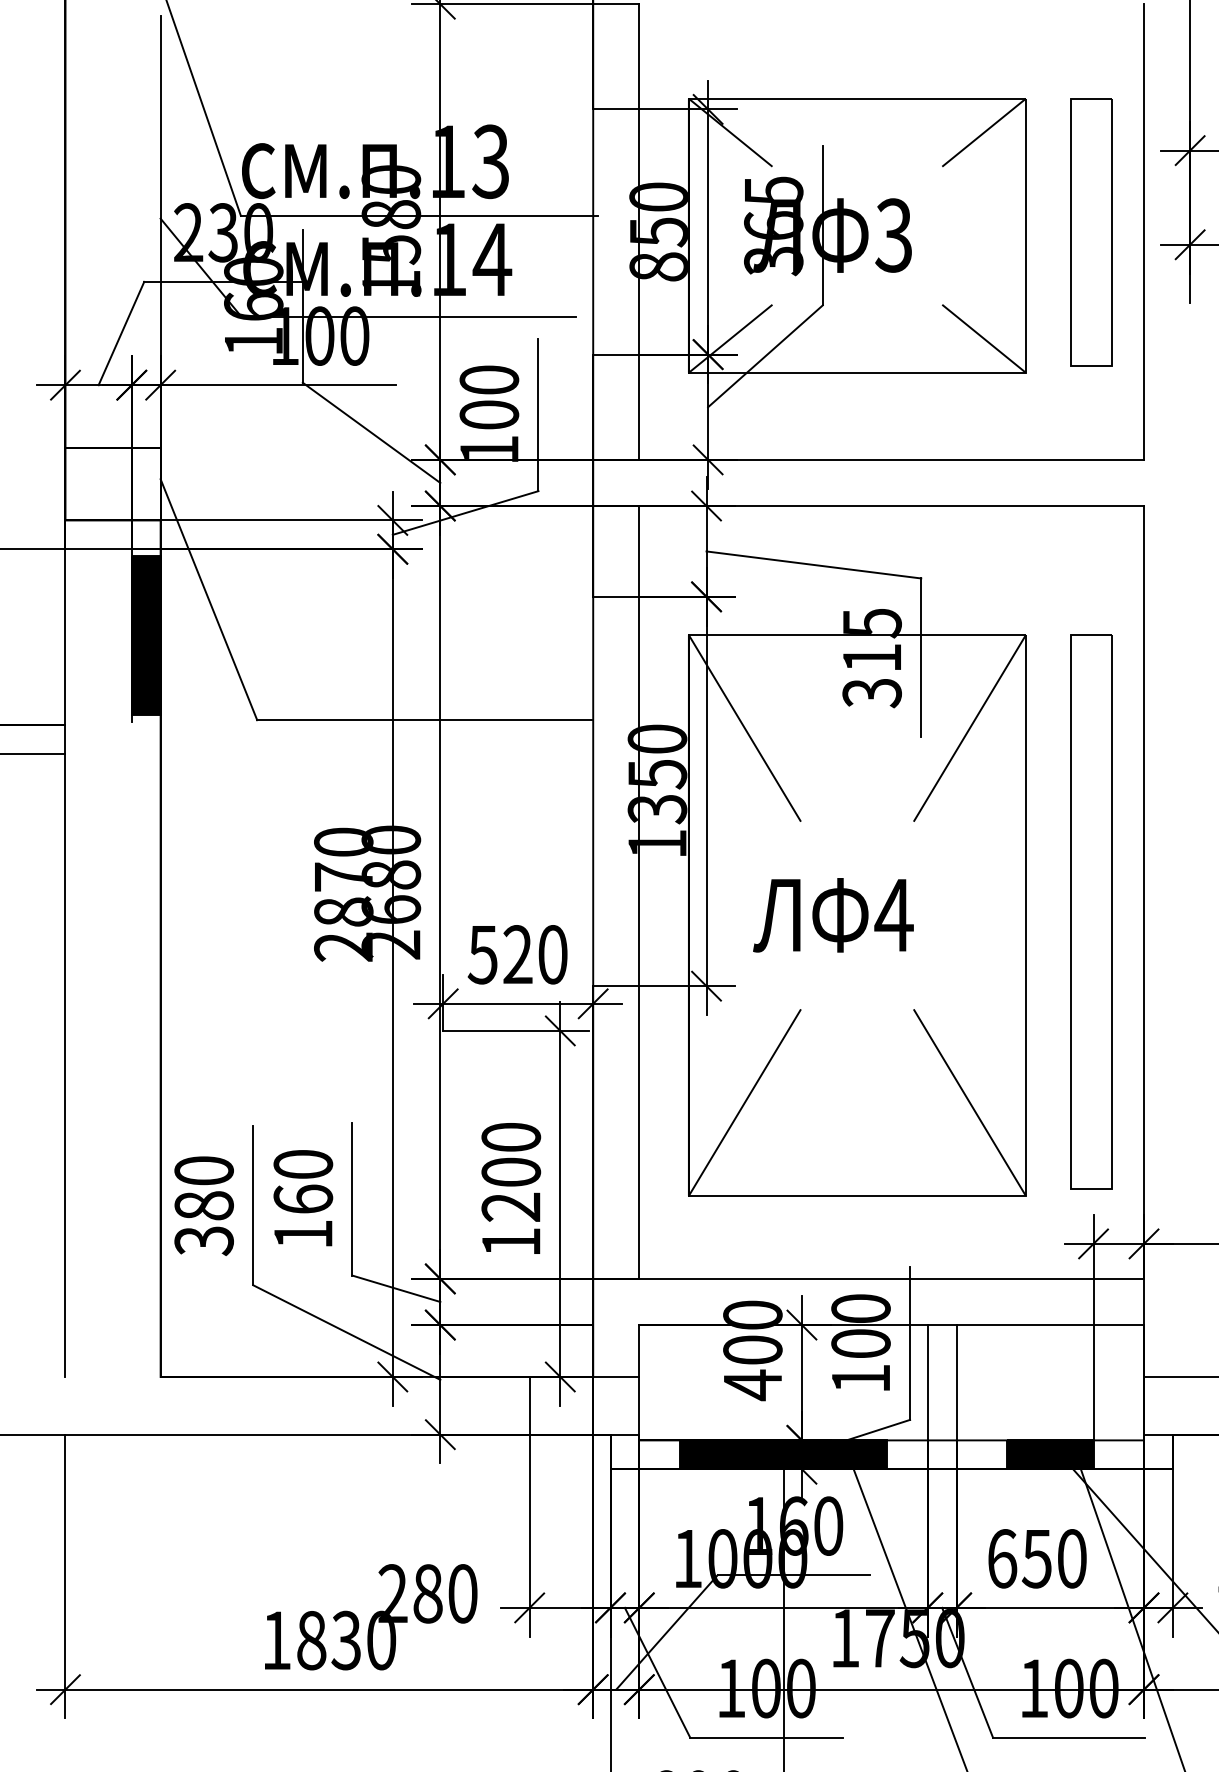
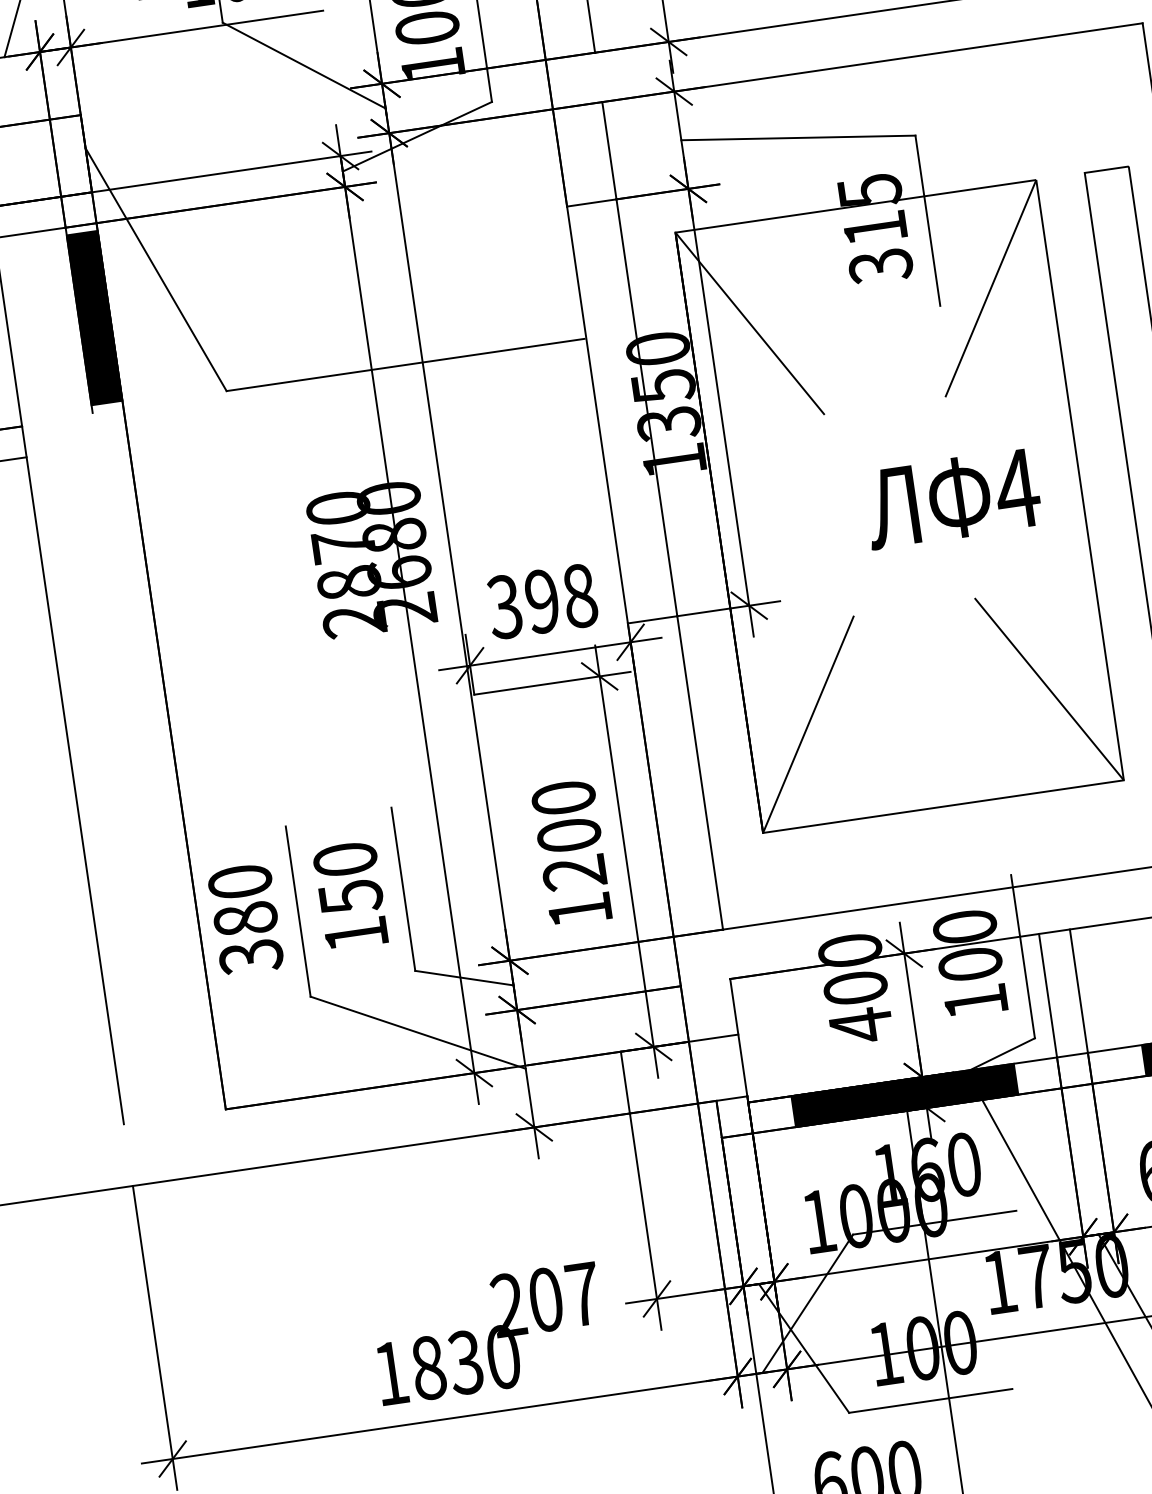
text: (833, 915) -> (952, 498), moved
text: (517, 954) -> (541, 601), 520 -> 398
text: (303, 1199) -> (351, 897), 160 -> 150
text: (445, 1593) -> (564, 1296), 280 -> 207

